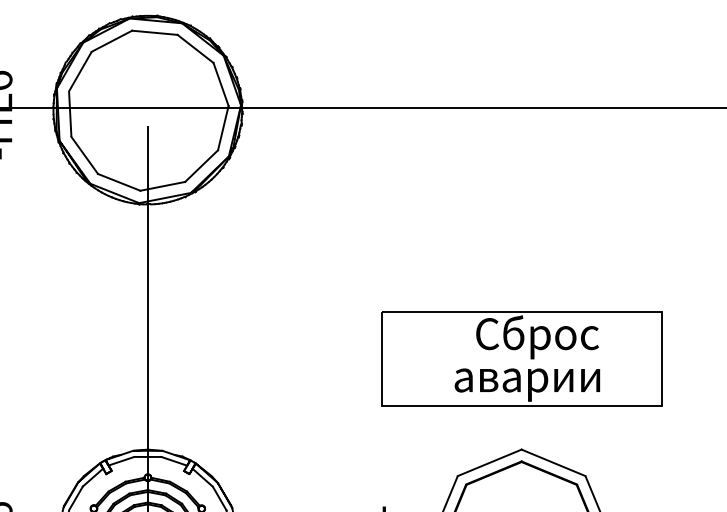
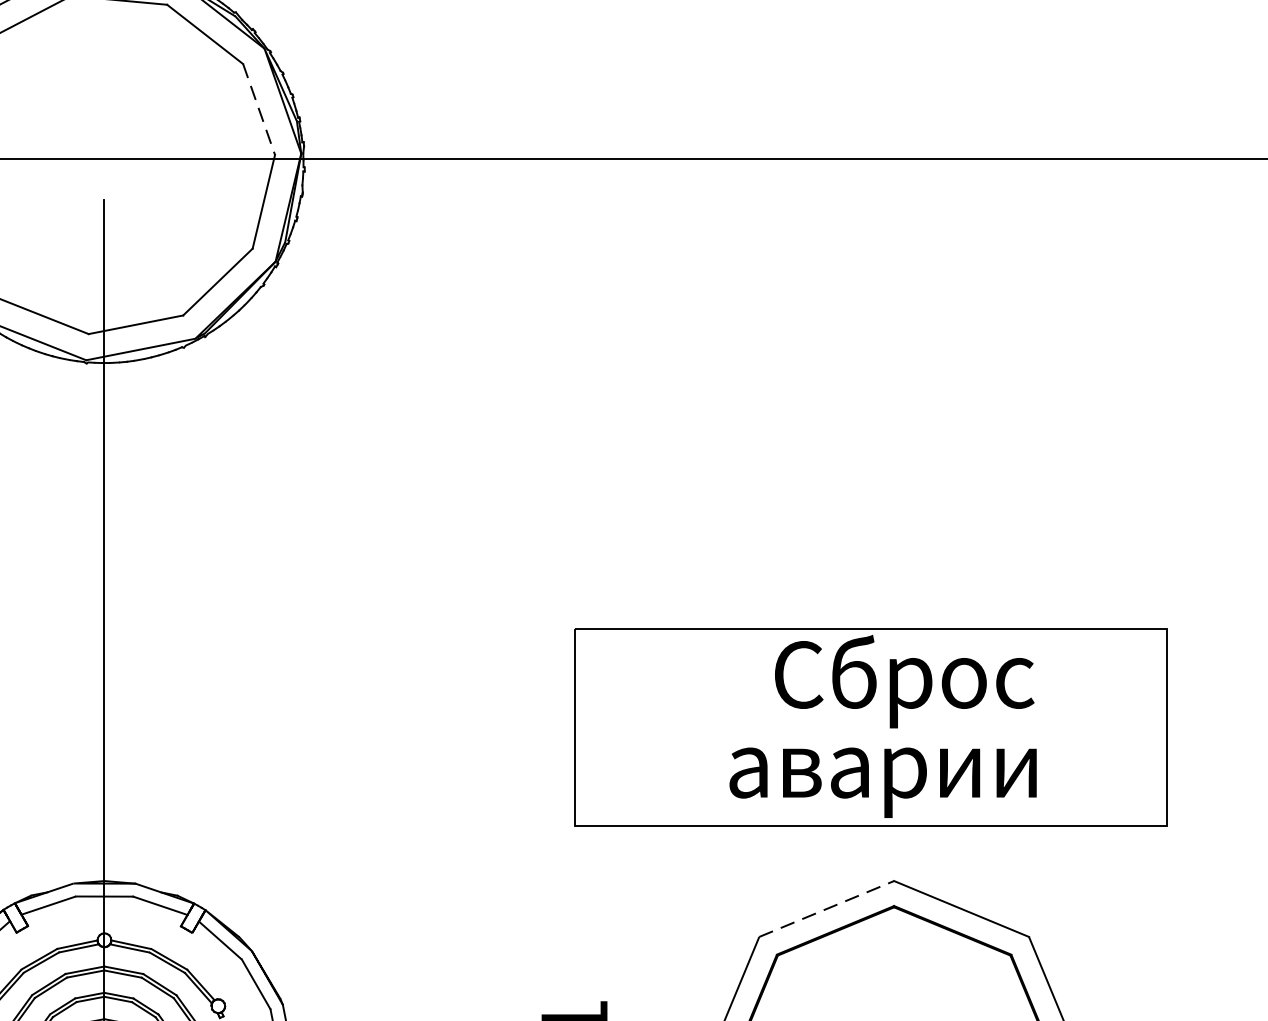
line: (221, 84) -> (259, 109), solid -> dashed
part: (521, 358) -> (870, 726), moved
line: (489, 462) -> (826, 908), solid -> dashed

